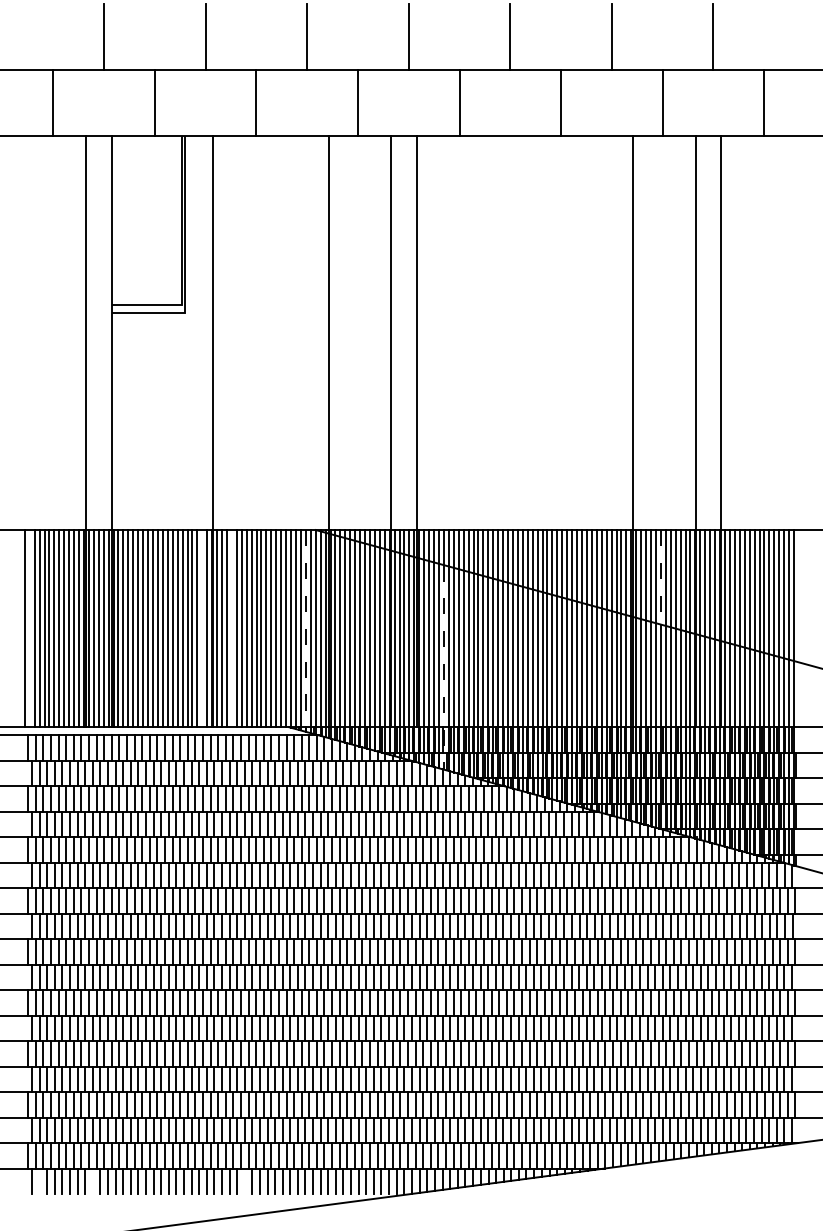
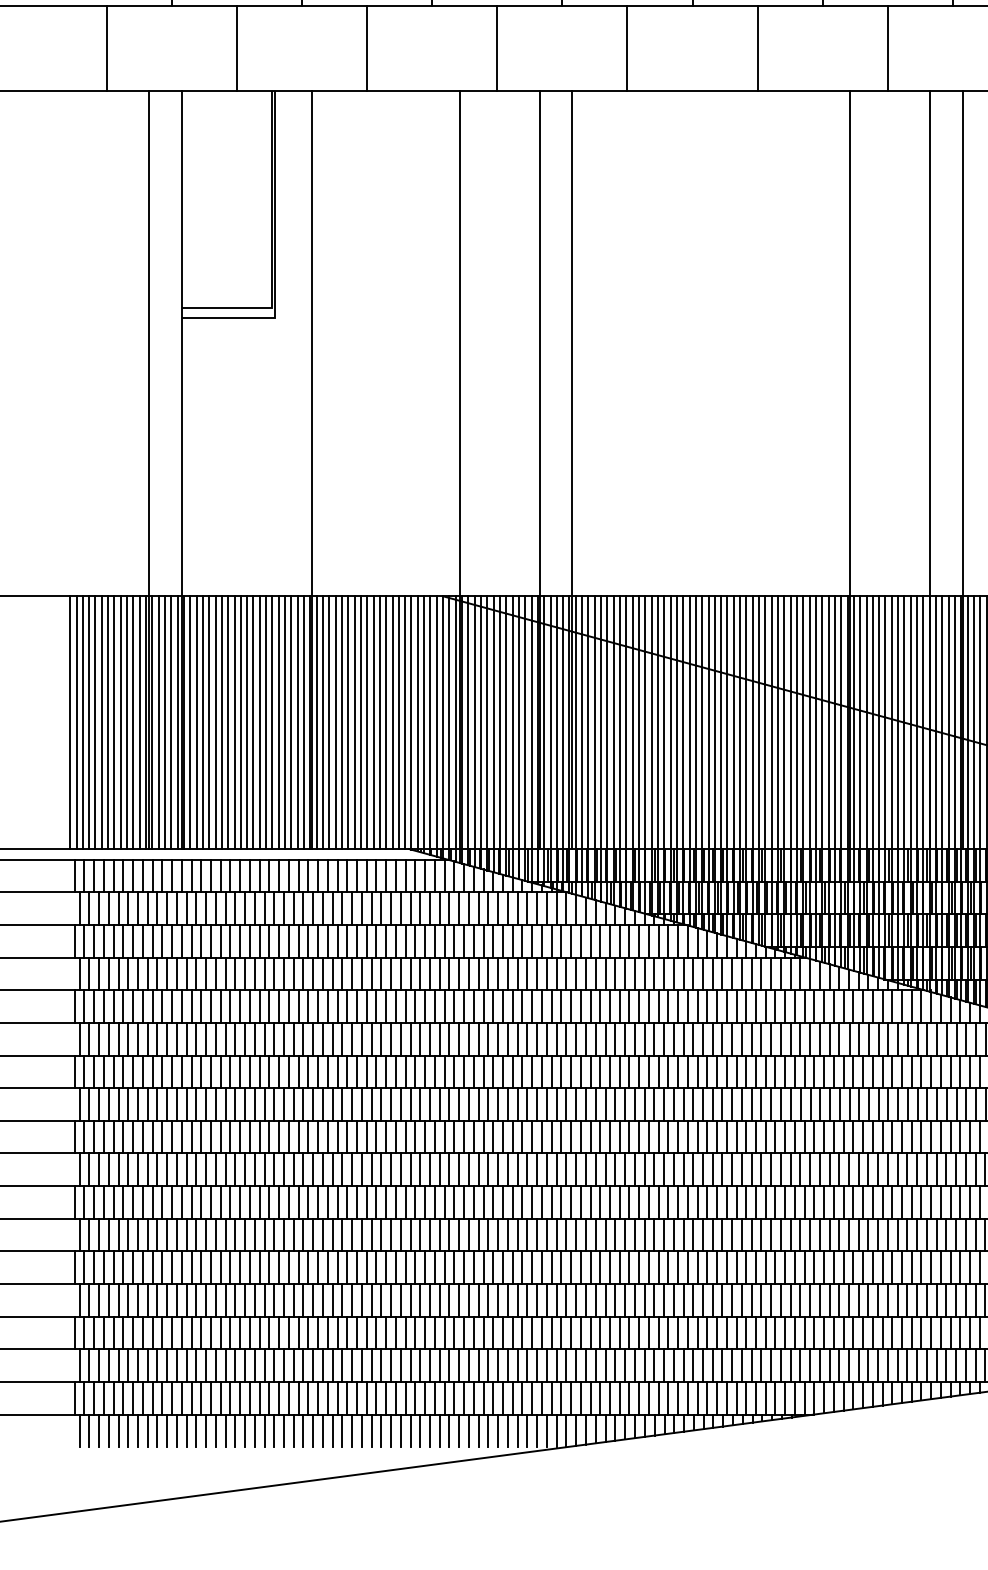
line: (660, 577) -> (884, 657), dashed -> solid
line: (29, 628) -> (76, 722), added
line: (202, 628) -> (297, 722), added
line: (231, 628) -> (335, 722), added
line: (305, 630) -> (429, 725), dashed -> solid
line: (443, 667) -> (606, 772), dashed -> solid
line: (39, 1181) -> (89, 1431), added
line: (92, 1181) -> (156, 1431), added
line: (244, 1181) -> (351, 1431), added

